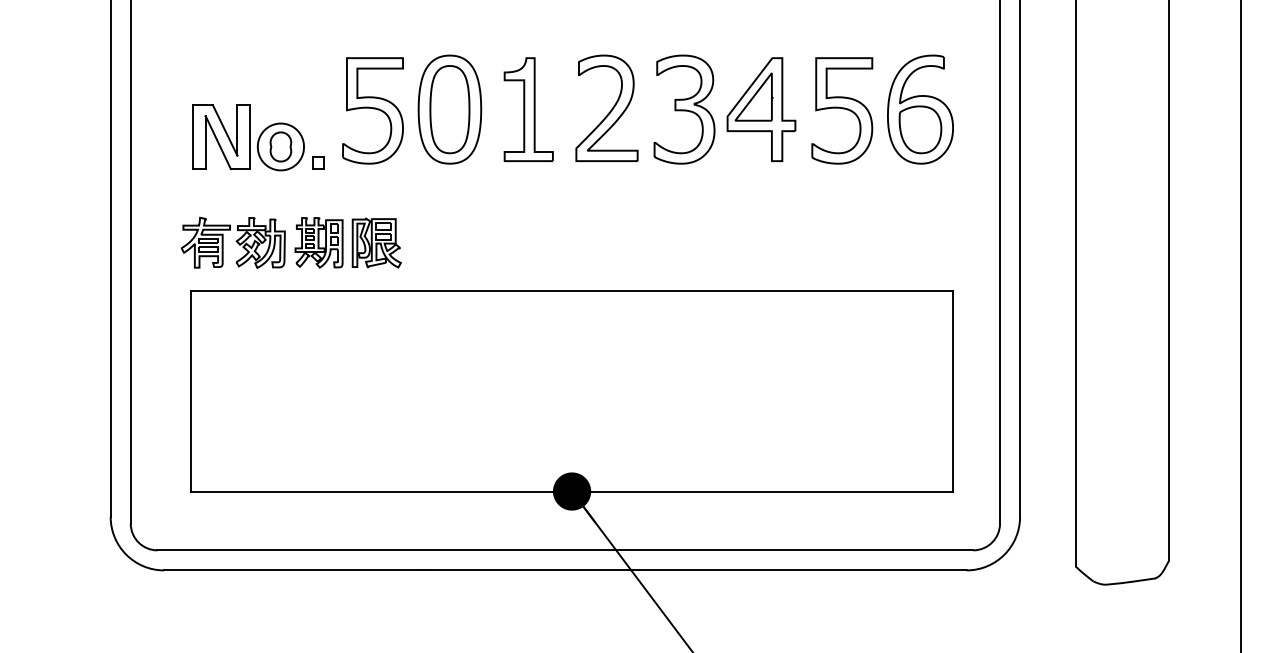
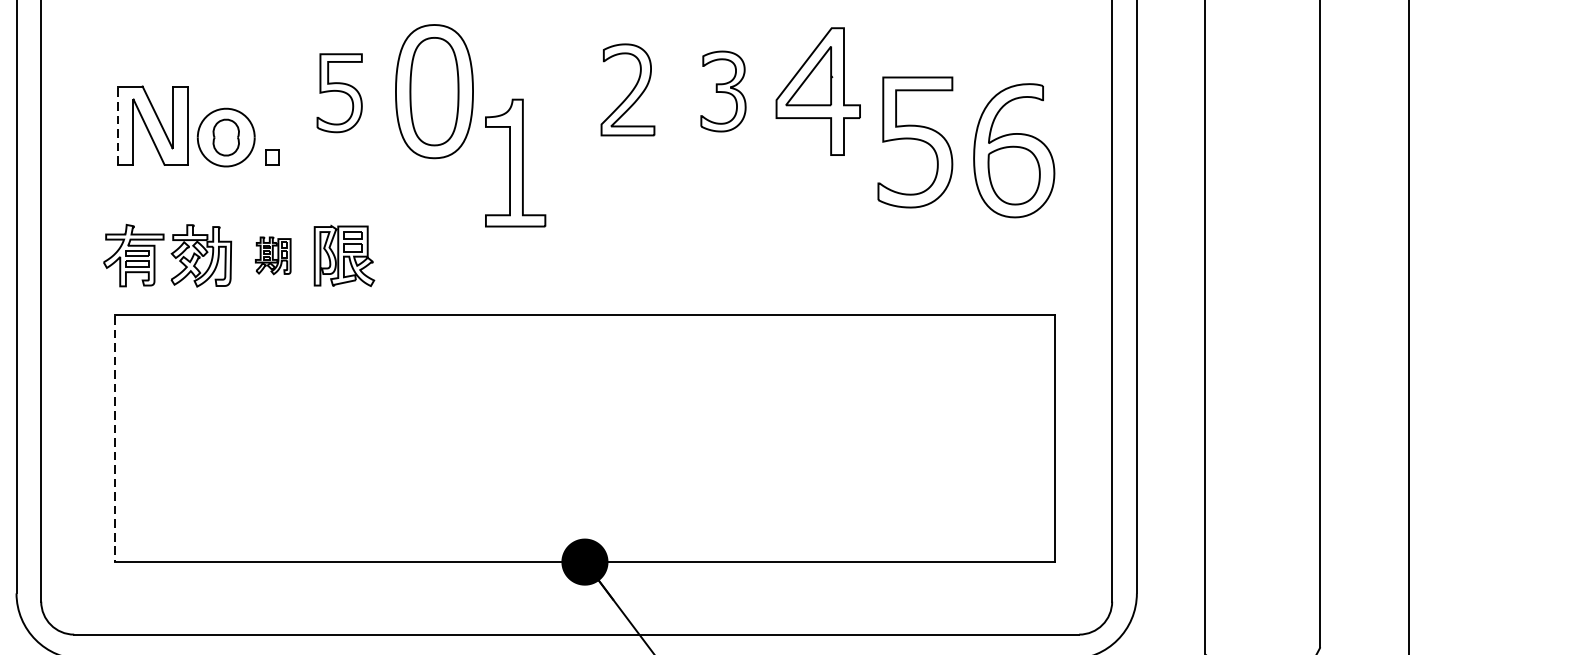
part: (606, 107) -> (627, 88), size x0.7
part: (528, 109) -> (515, 162), moved
part: (684, 109) -> (723, 91), size x0.6
part: (920, 109) -> (1014, 150), moved
part: (372, 110) -> (339, 92), size x0.6
part: (842, 110) -> (915, 141), moved
line: (192, 137) -> (117, 125), solid -> dashed
part: (318, 242) -> (272, 255), size x0.6
line: (190, 391) -> (114, 438), solid -> dashed

